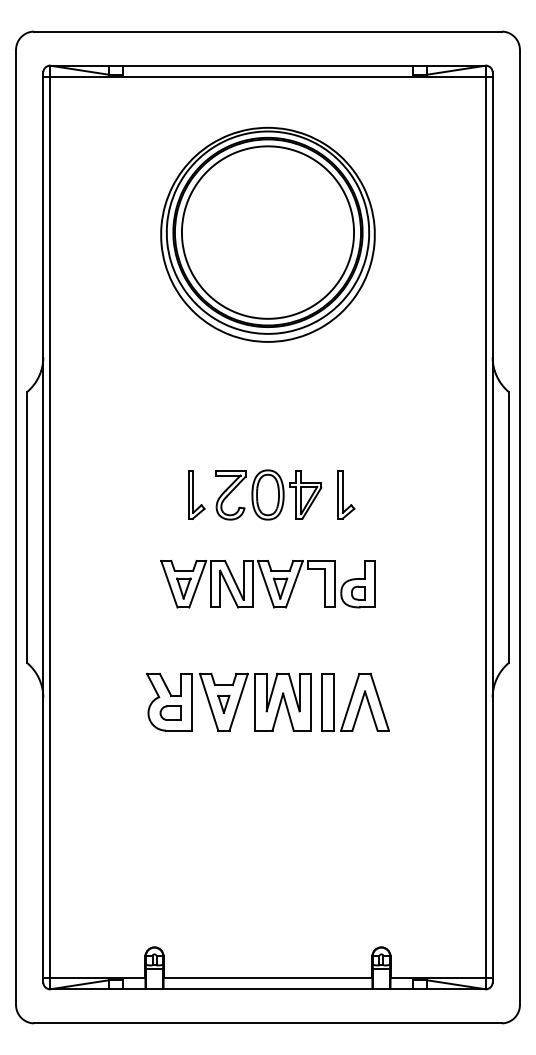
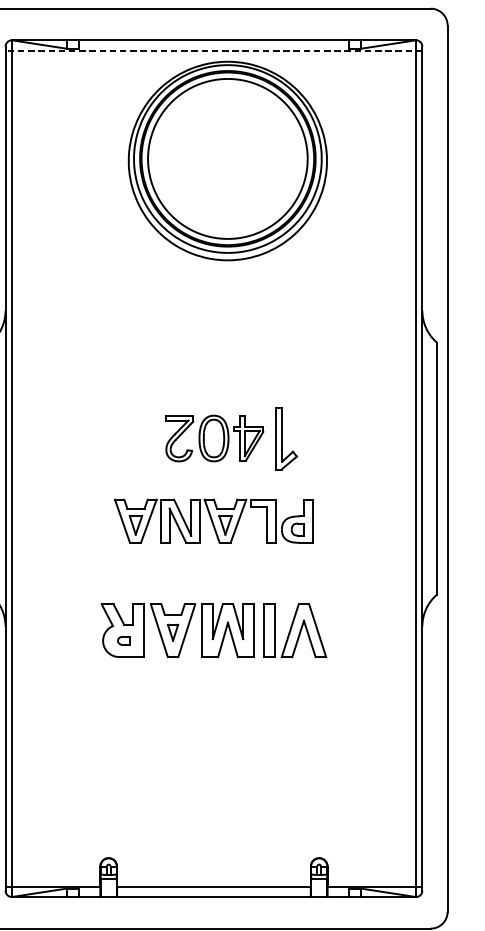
line: (268, 77) -> (214, 51), solid -> dashed
part: (267, 234) -> (227, 160), moved
part: (196, 494) -> (147, 438), removed
part: (346, 494) -> (286, 438), size x1.4
part: (170, 712) -> (123, 640), size x0.6

